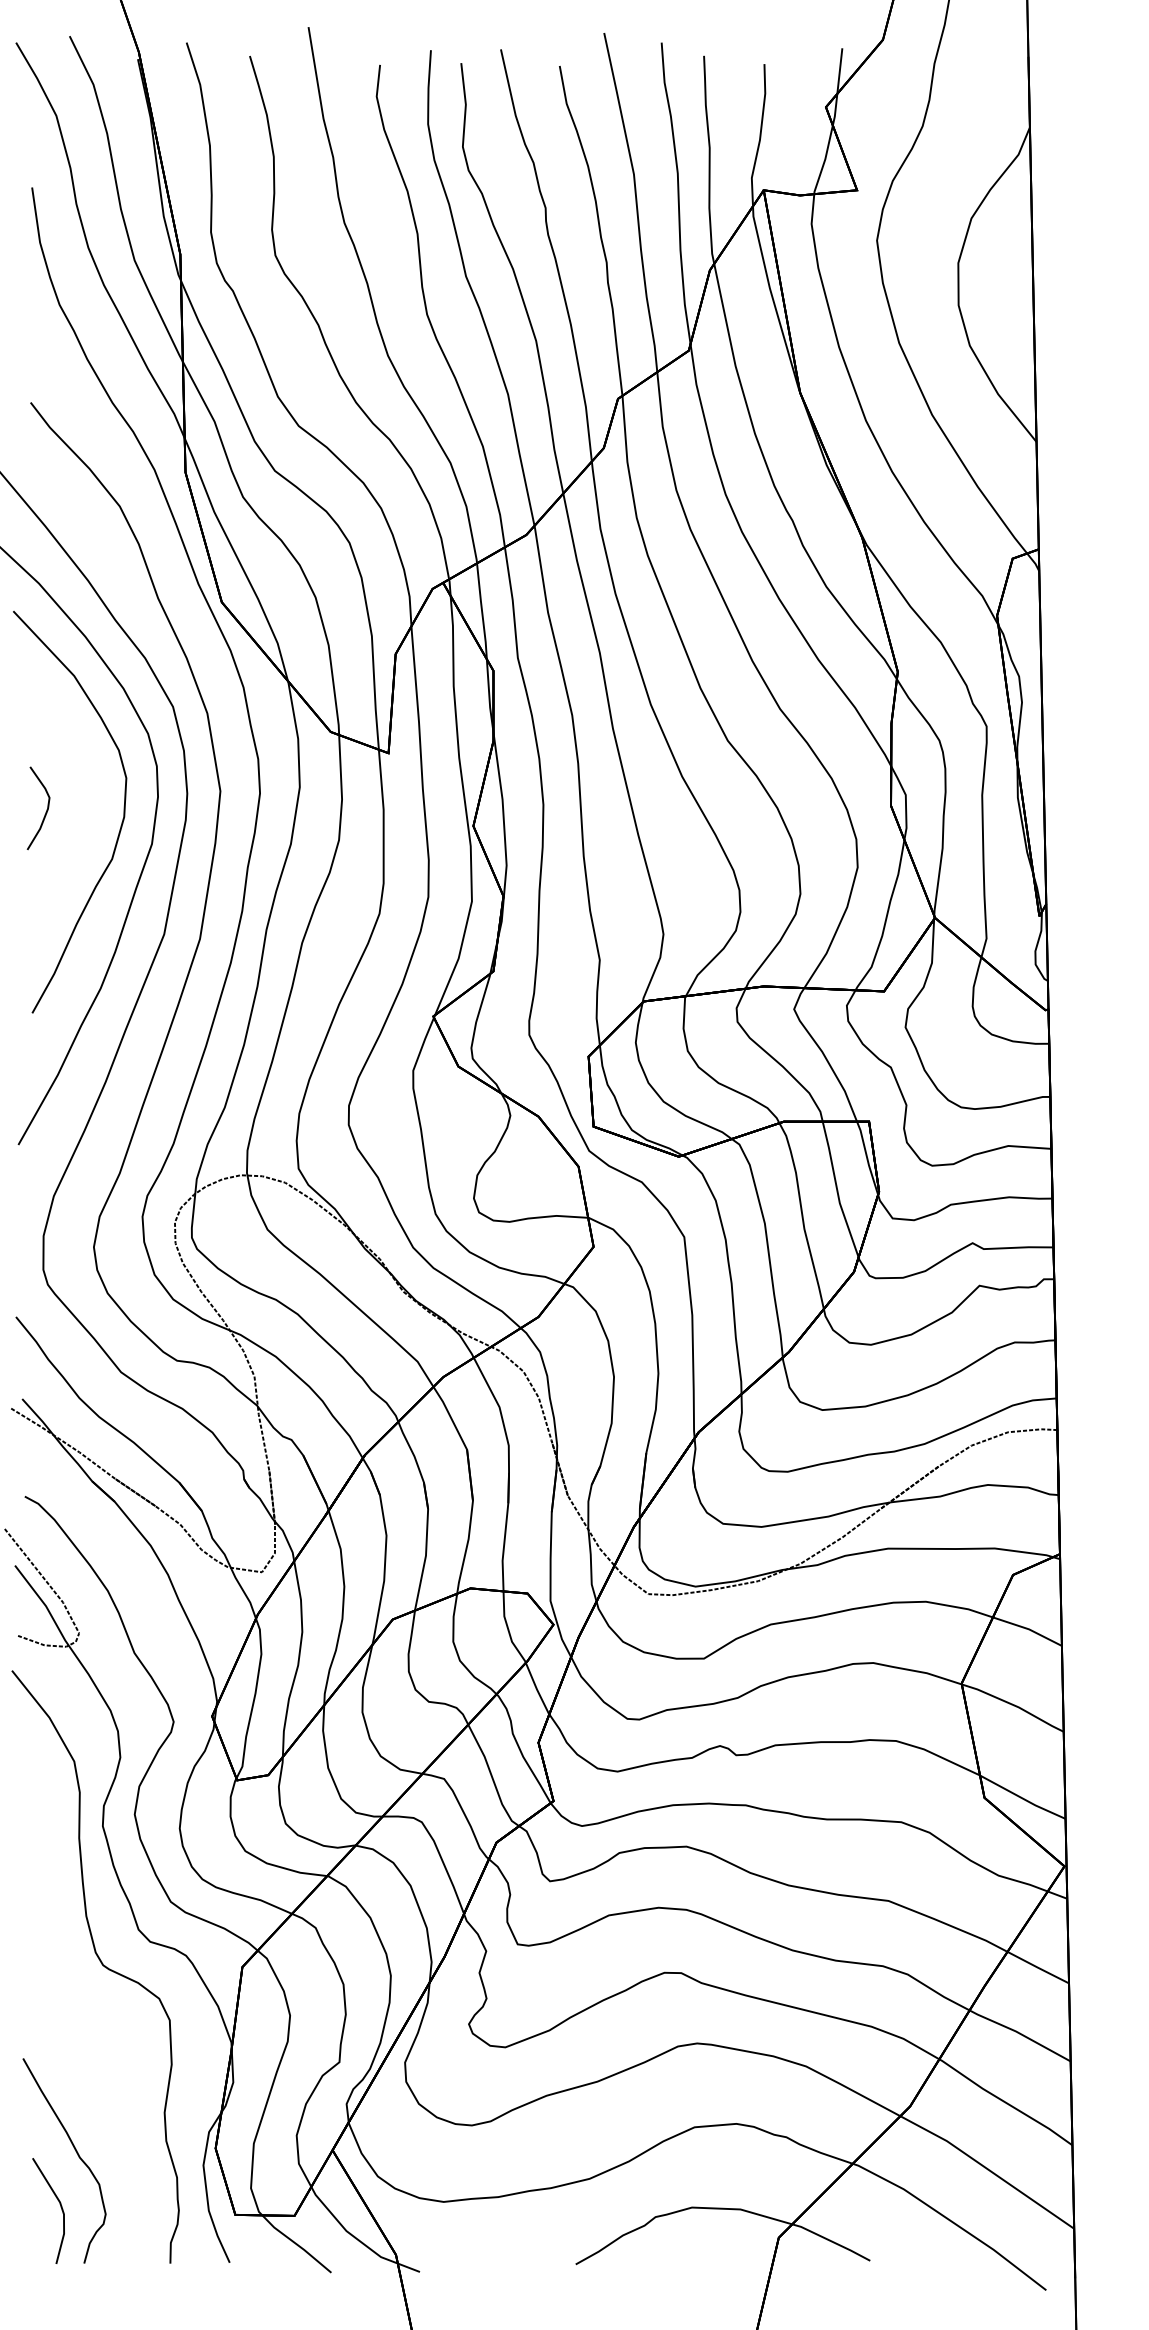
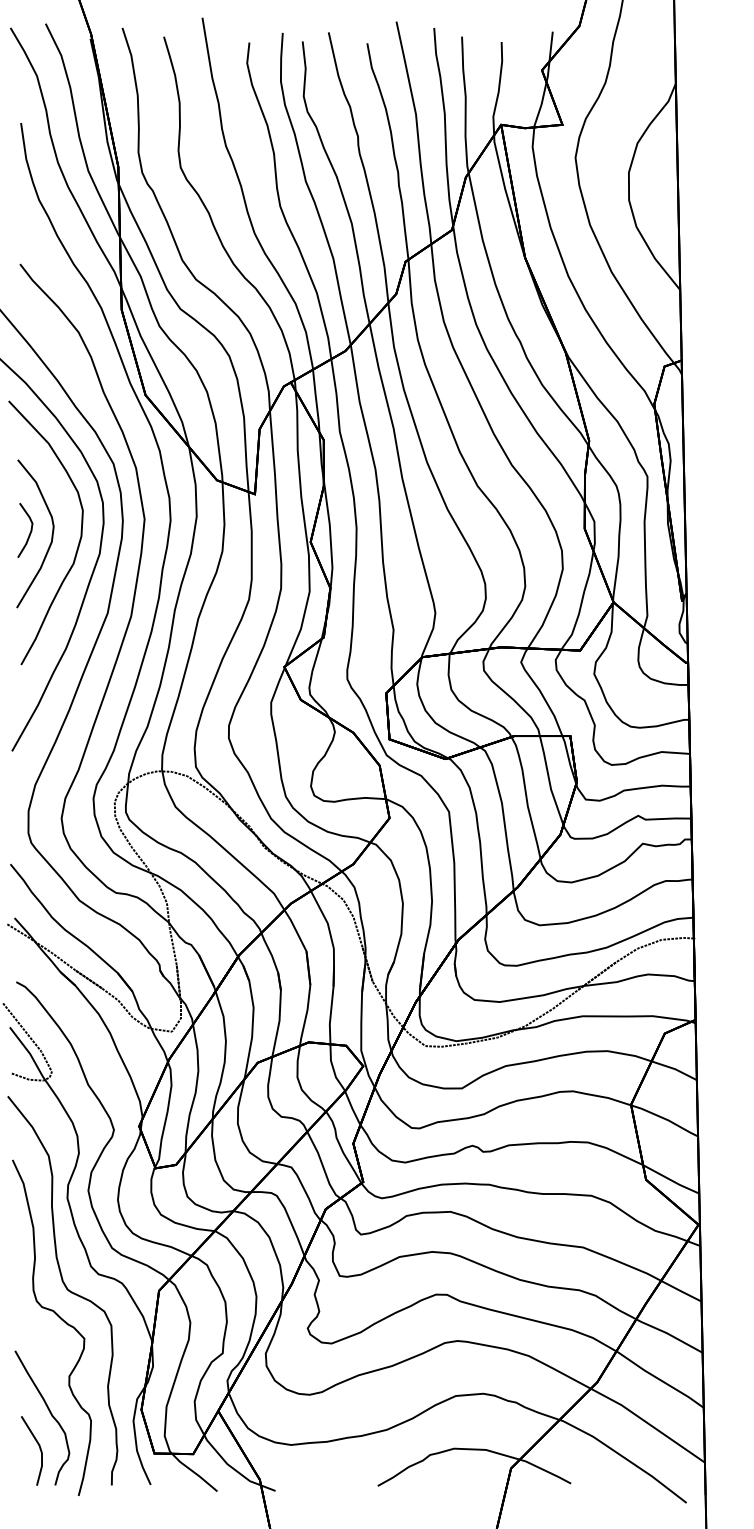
part: (78, 814) -> (51, 534), added
part: (90, 2009) -> (59, 1318), added

